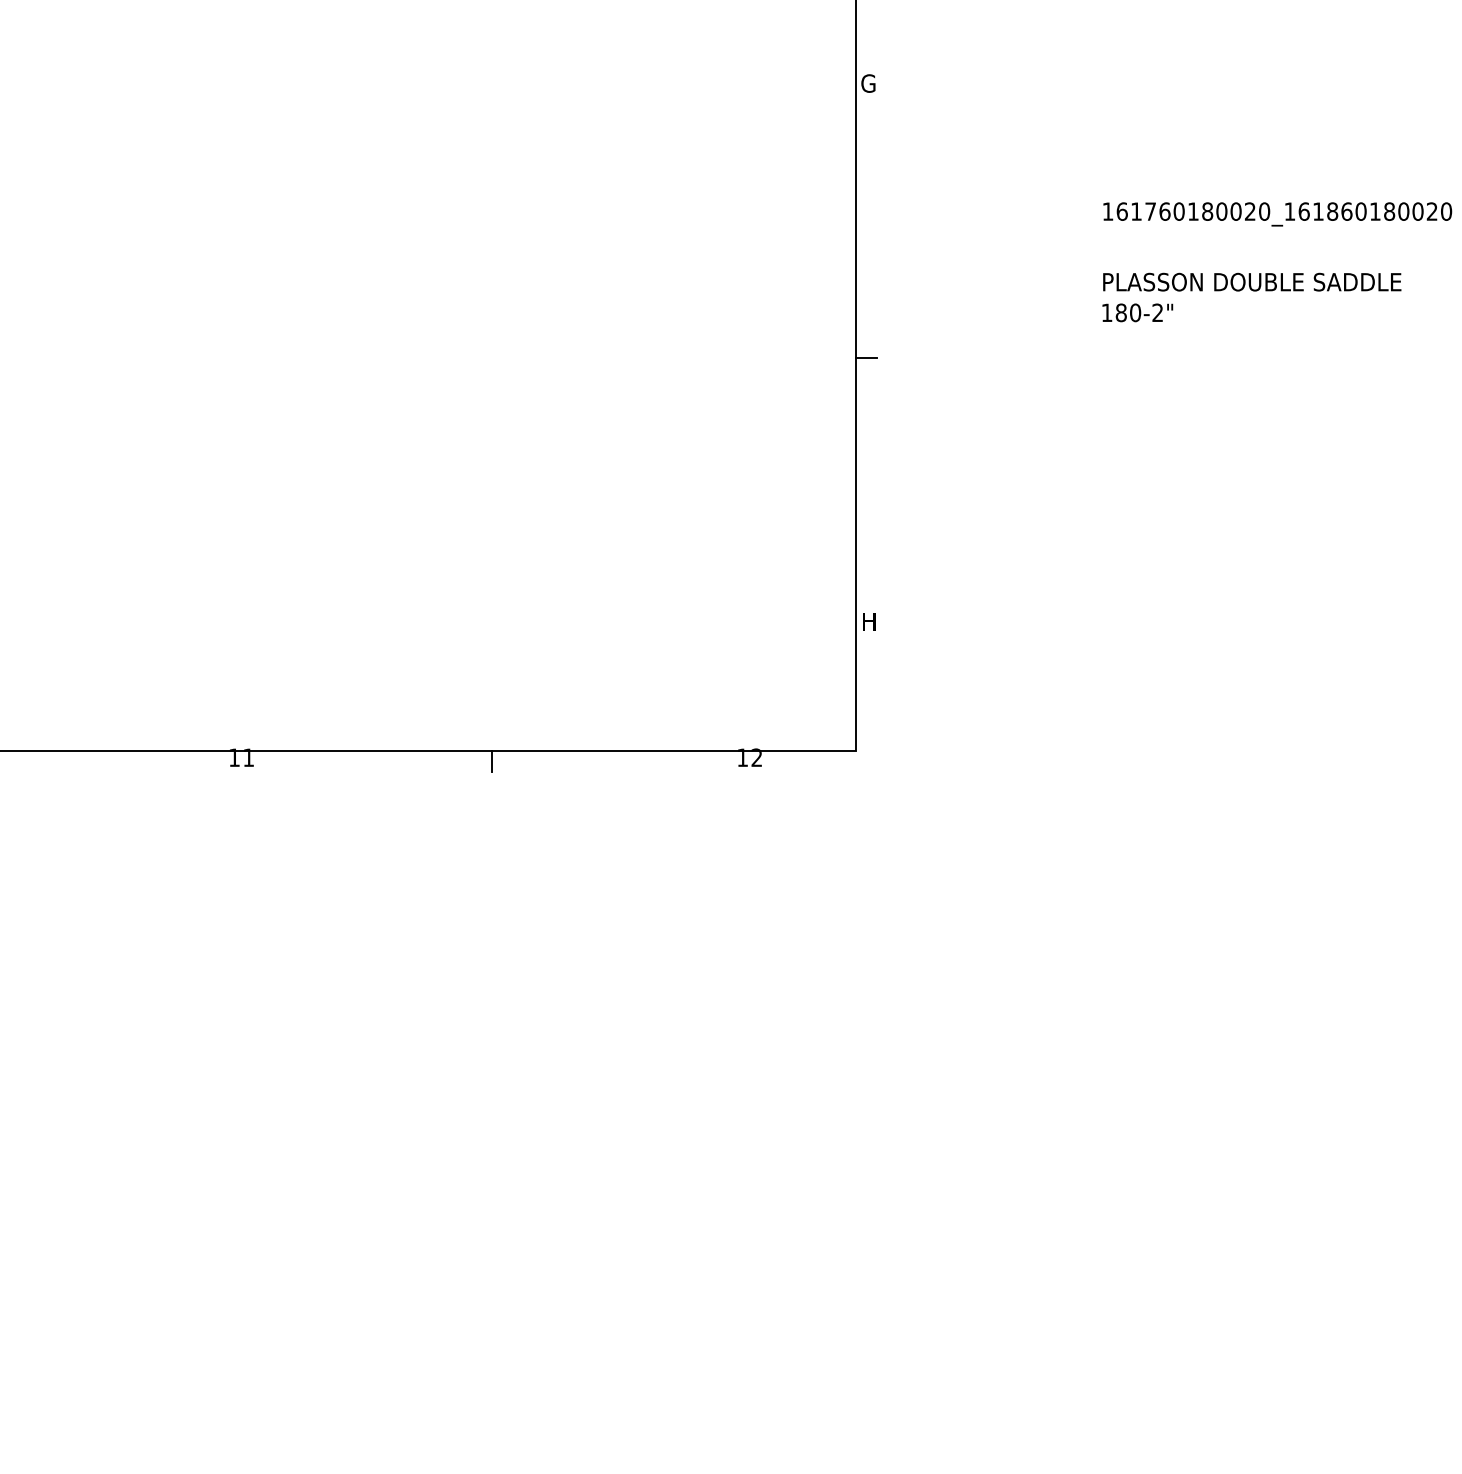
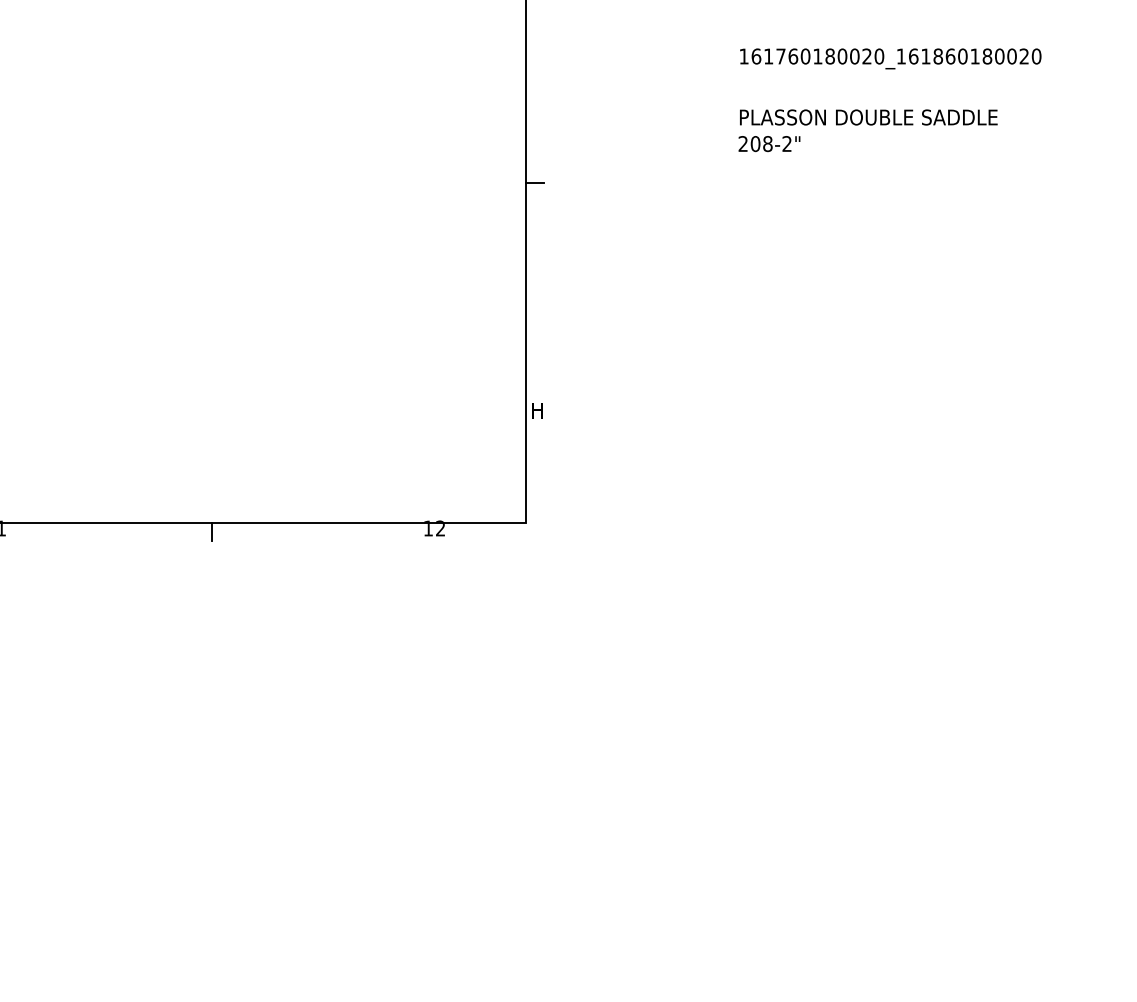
text: (1121, 312) -> (755, 143), 180-2" -> 208-2"

